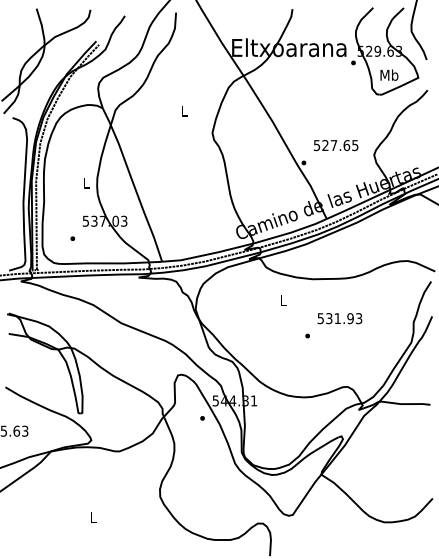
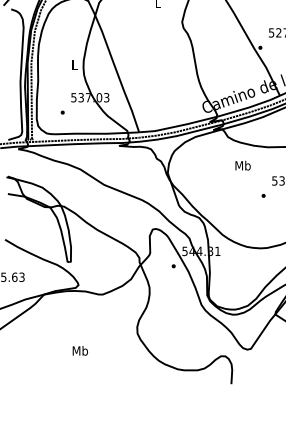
text: (283, 300) -> (242, 165), L -> Mb
text: (93, 516) -> (80, 350), L -> Mb

